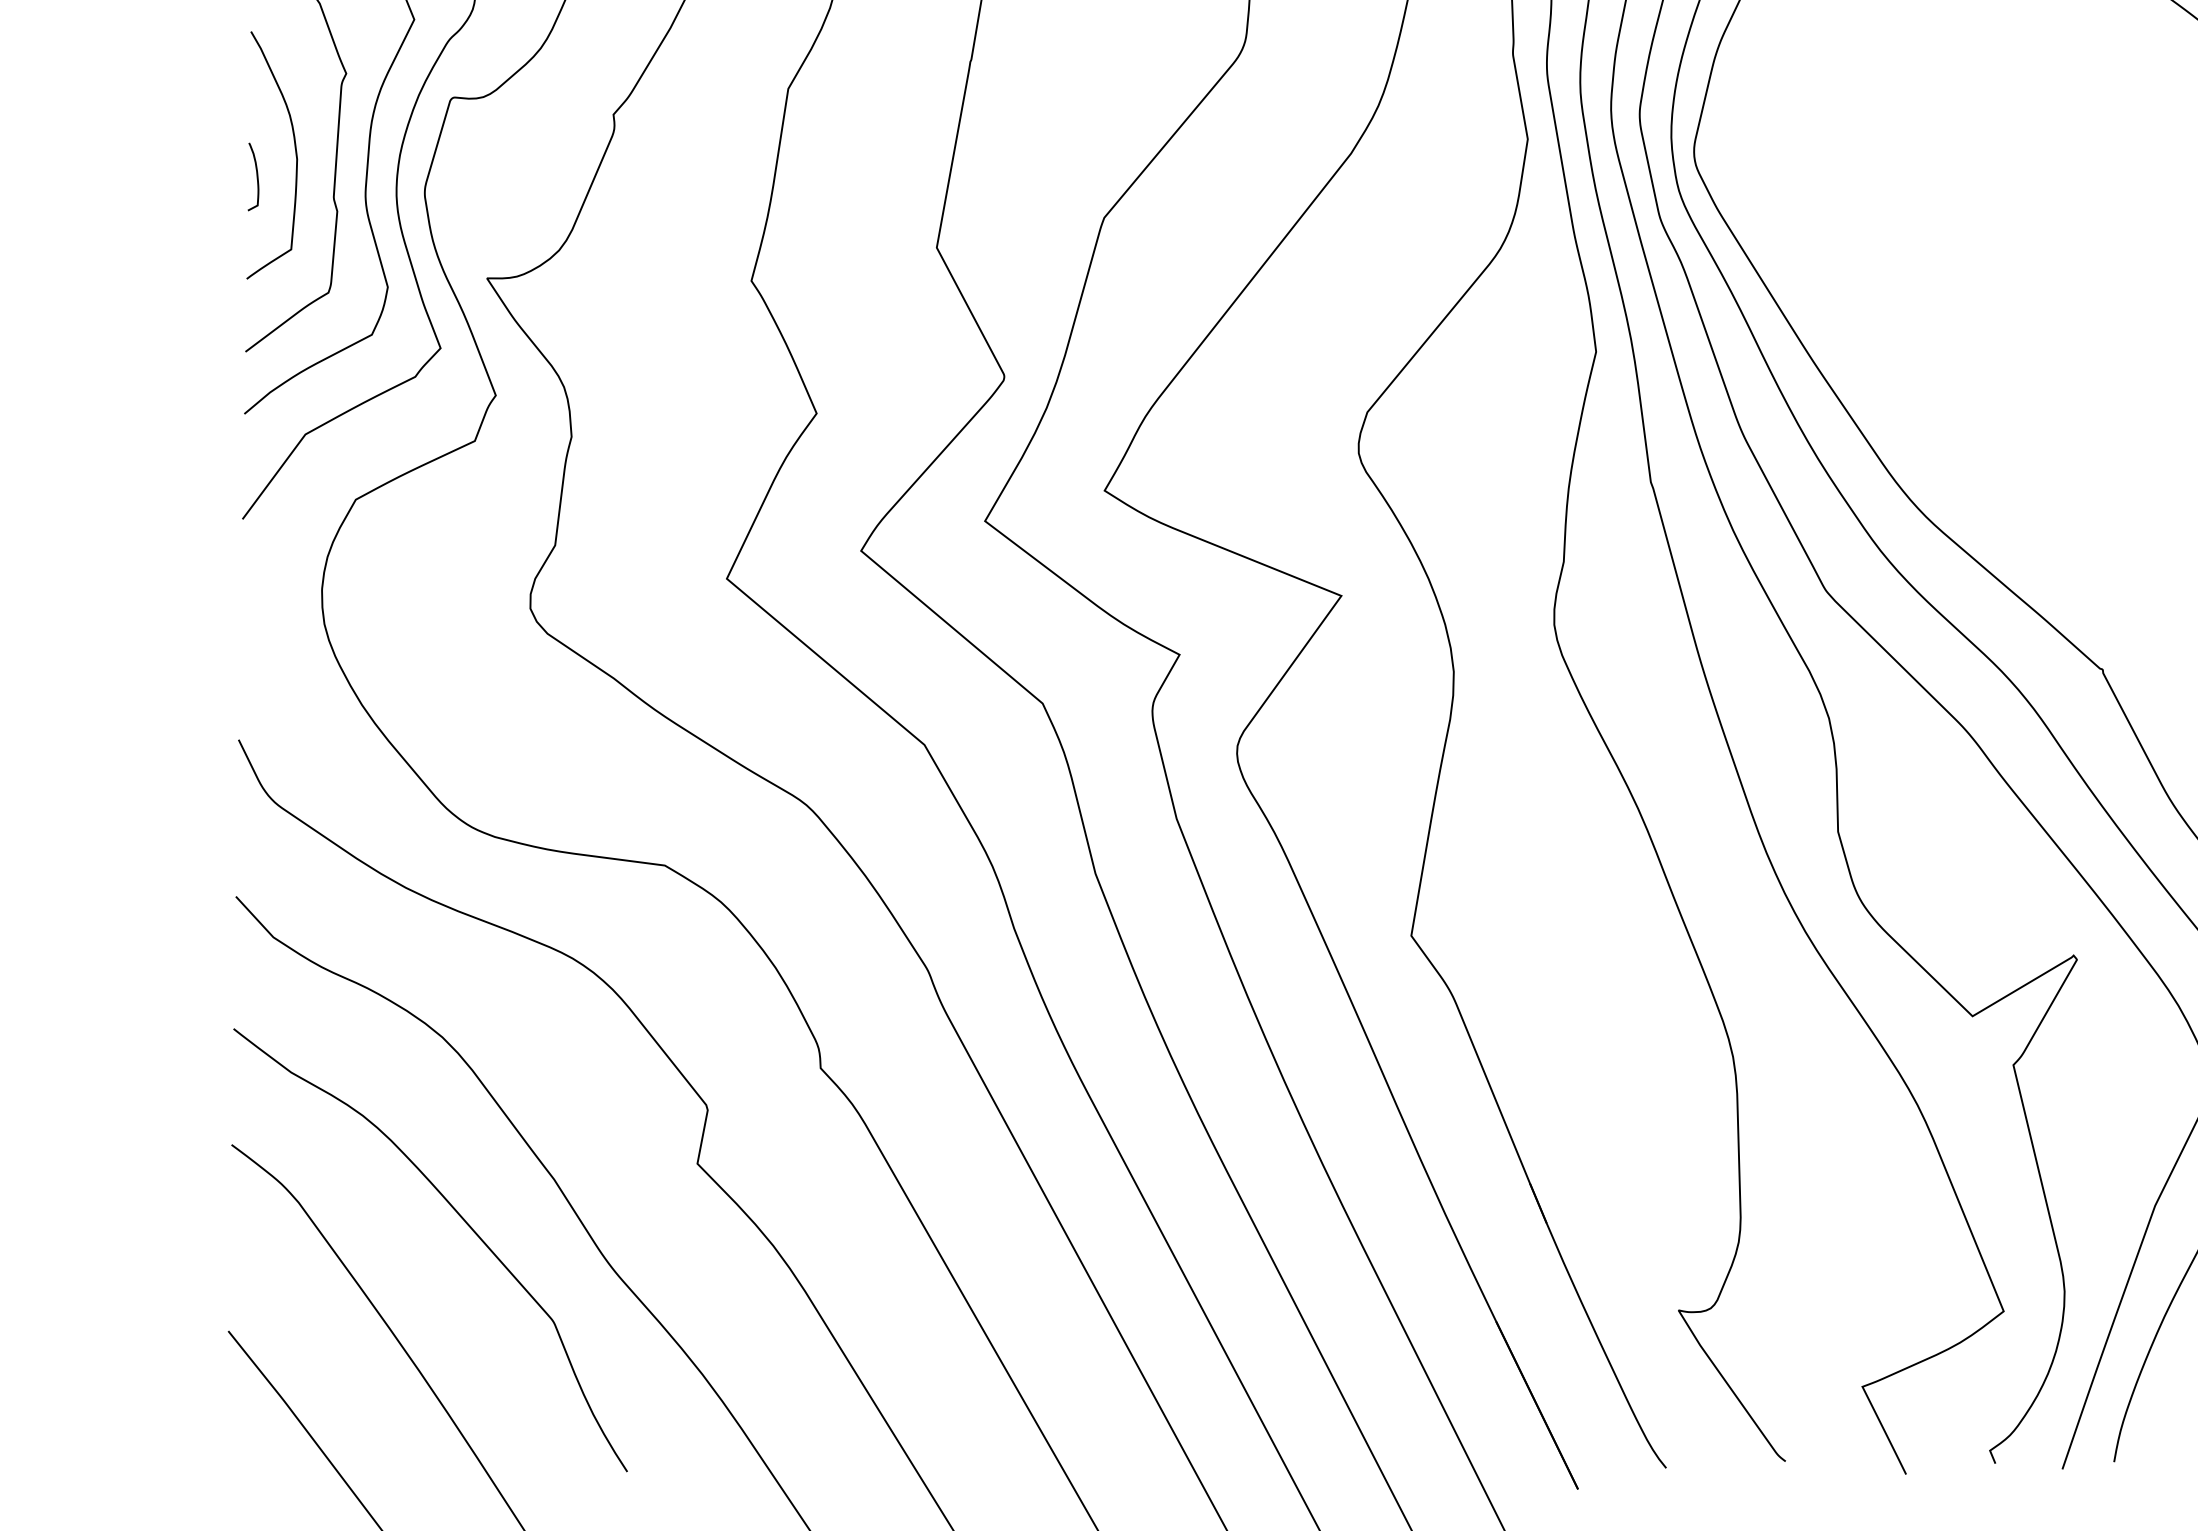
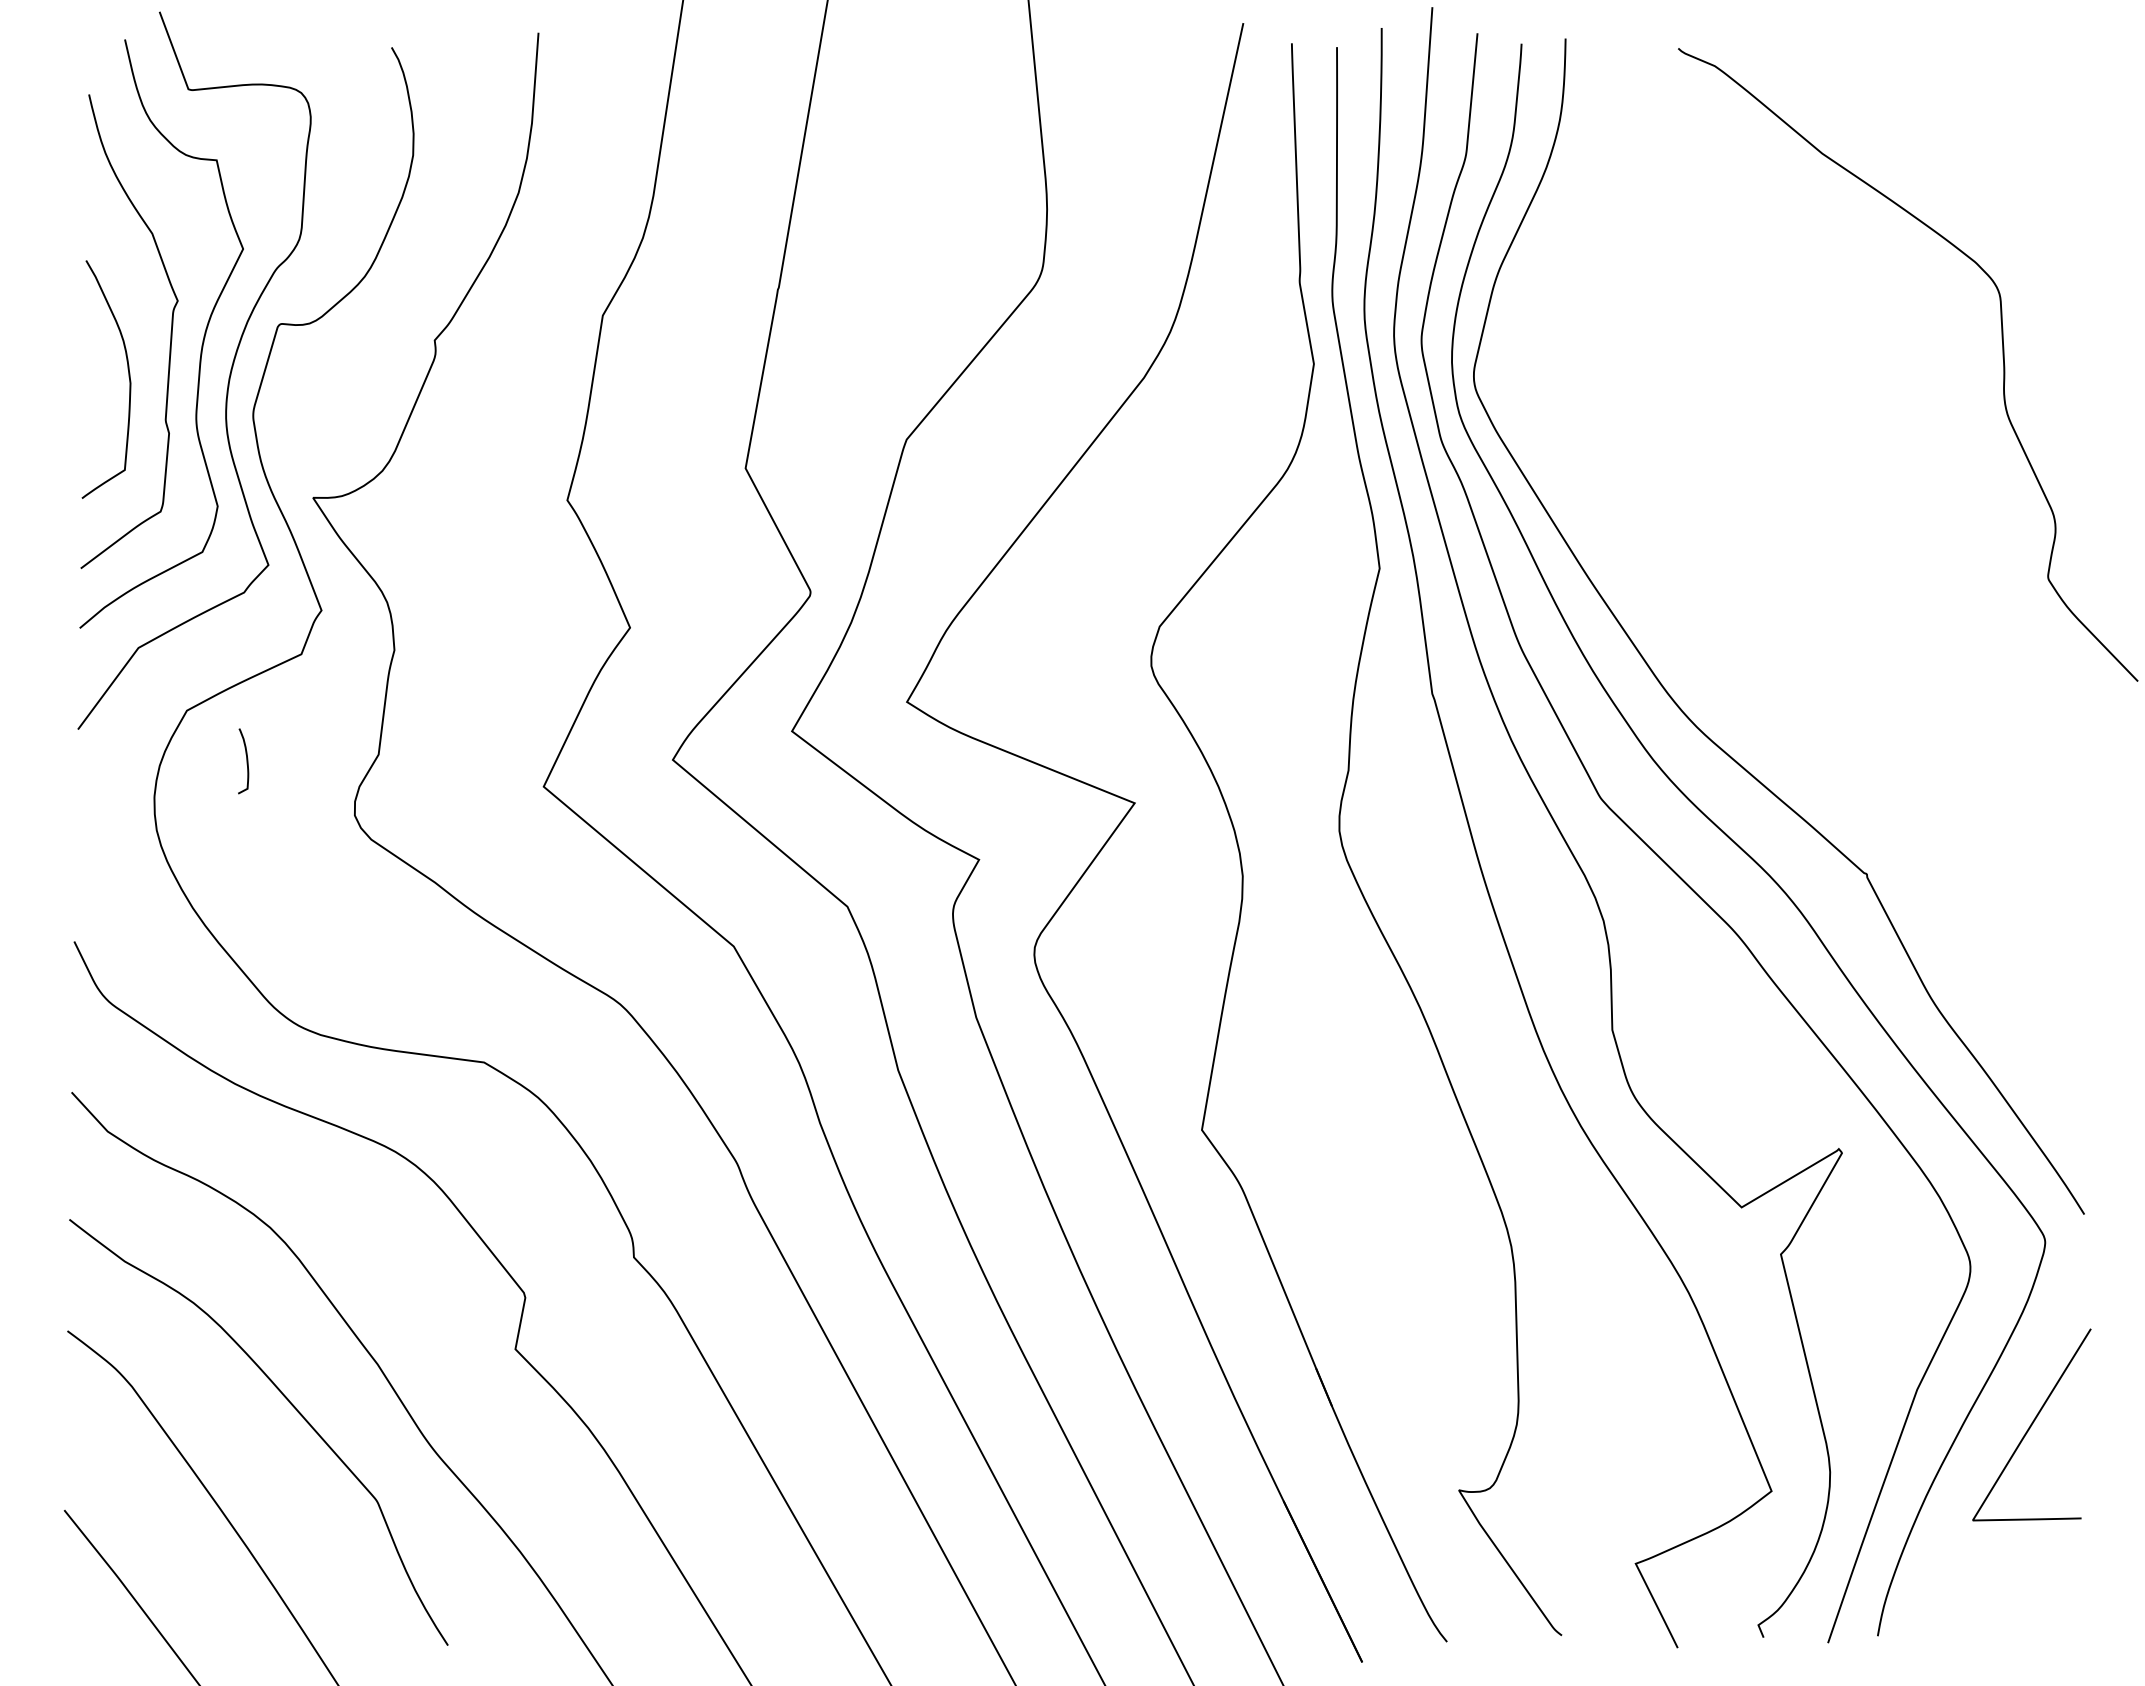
curve: (256, 177) -> (246, 761), moved

